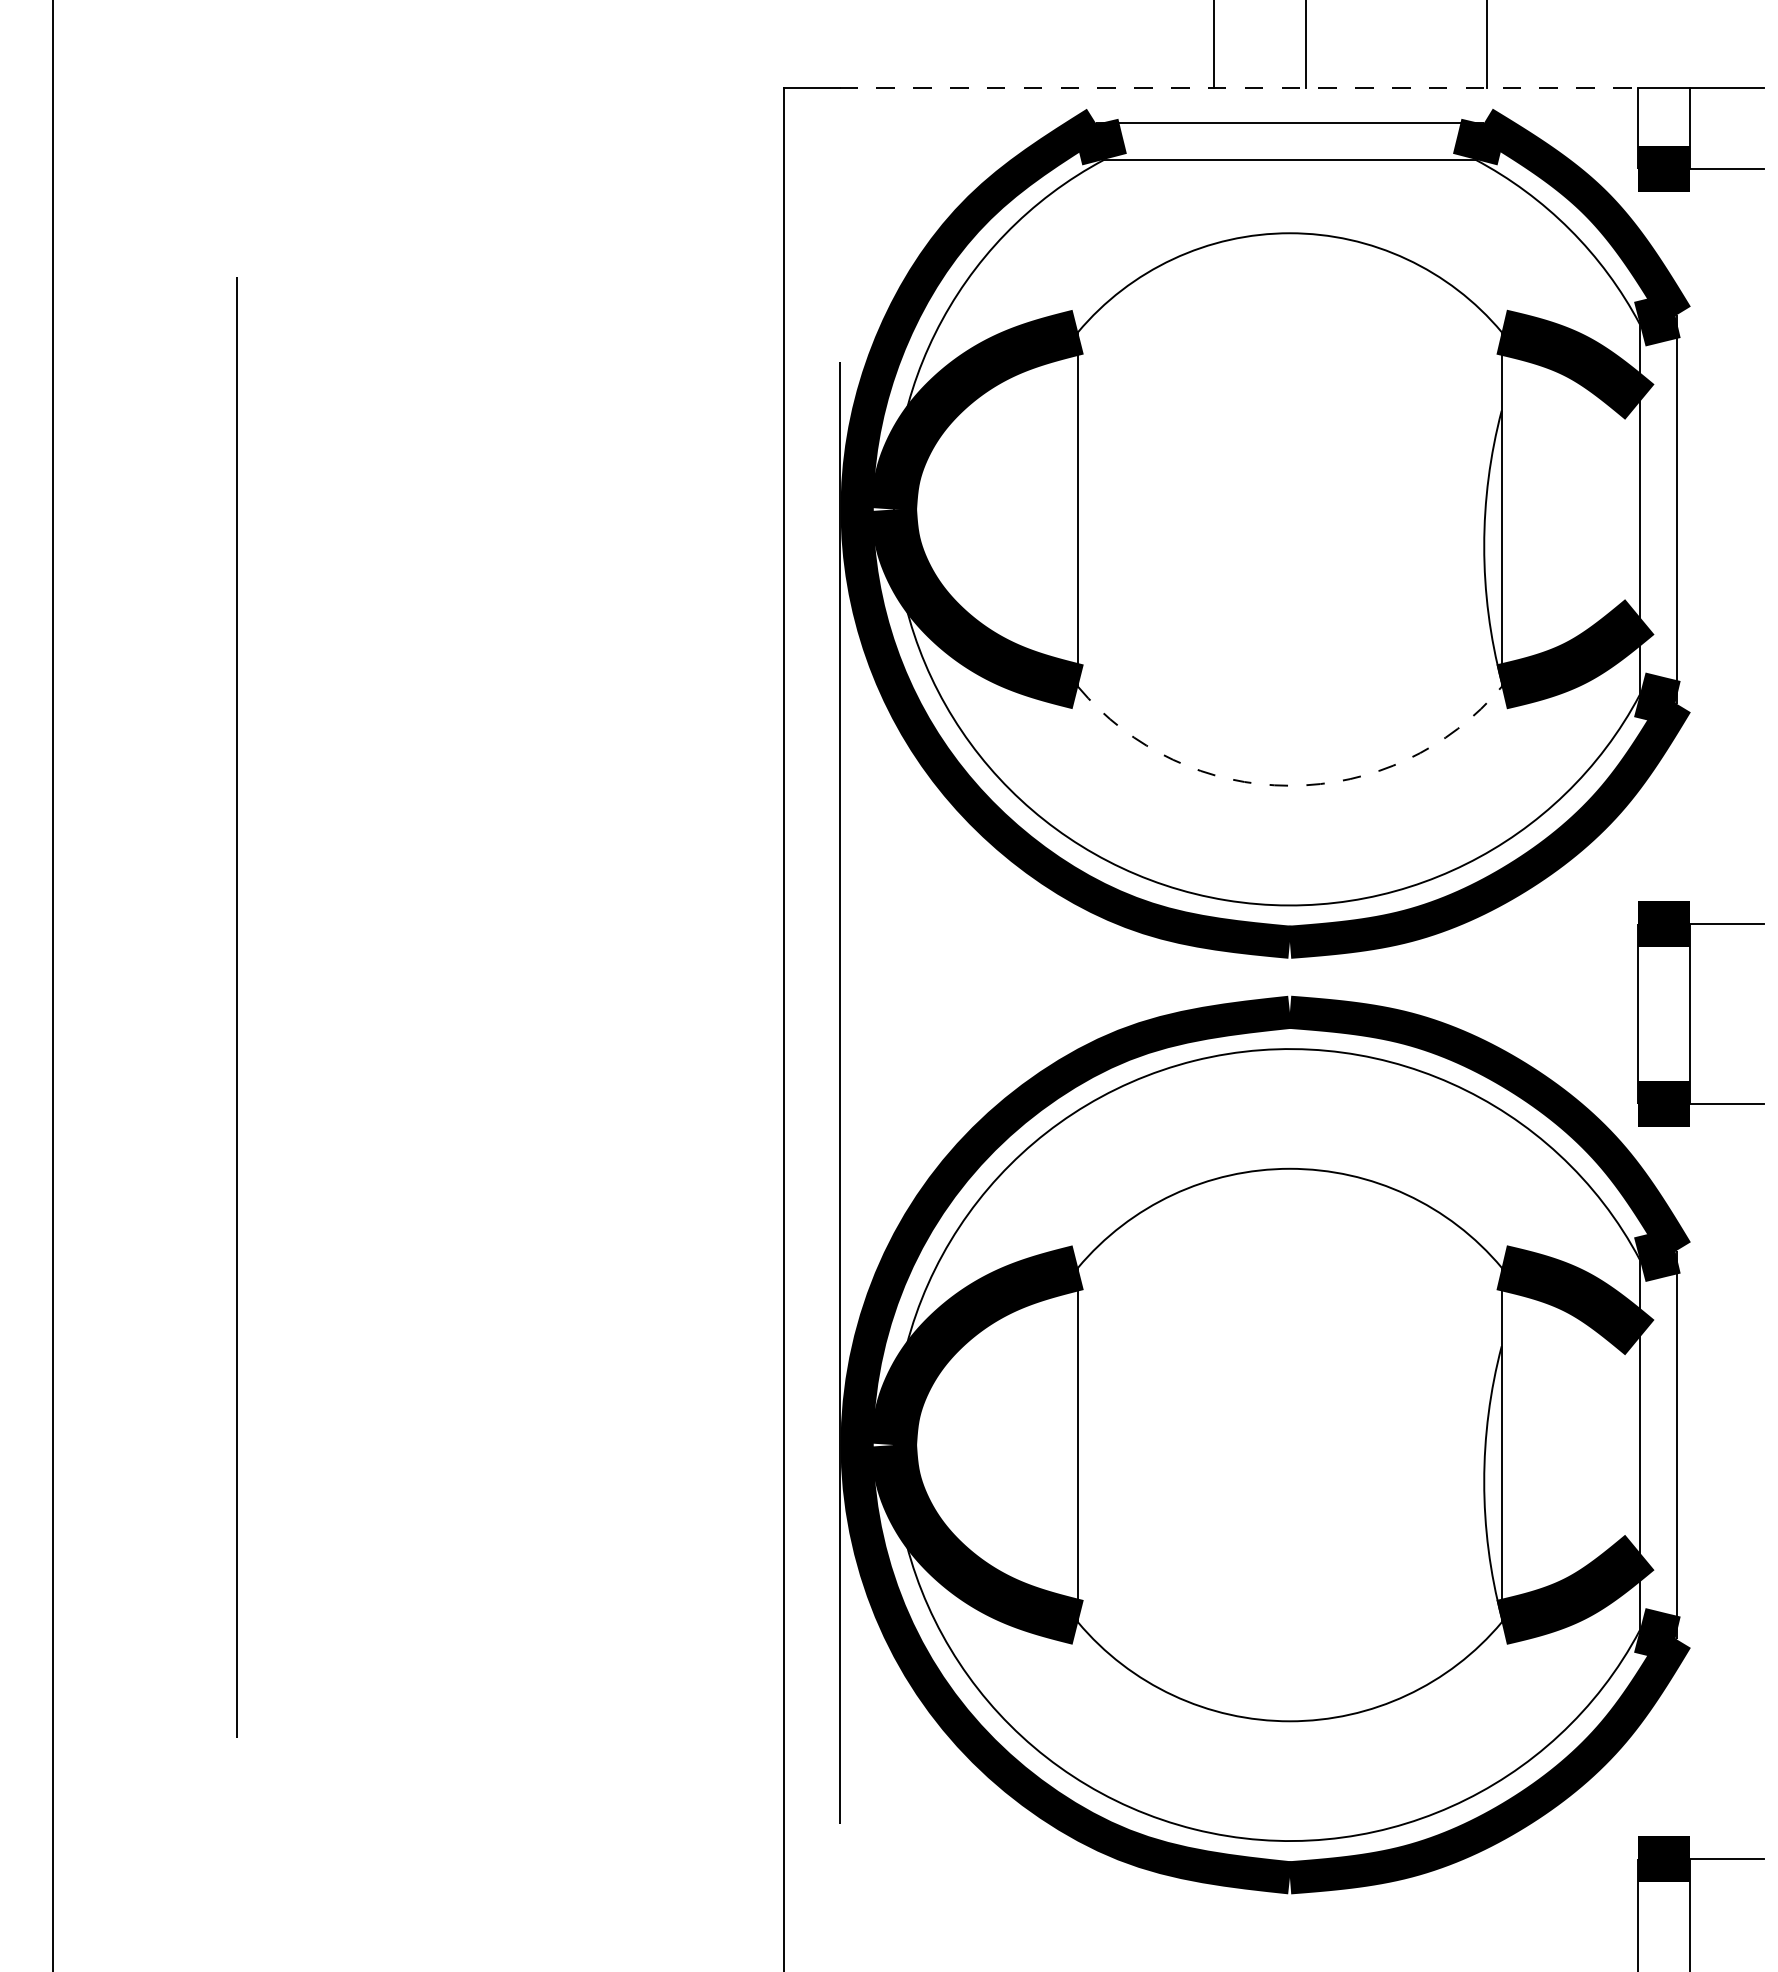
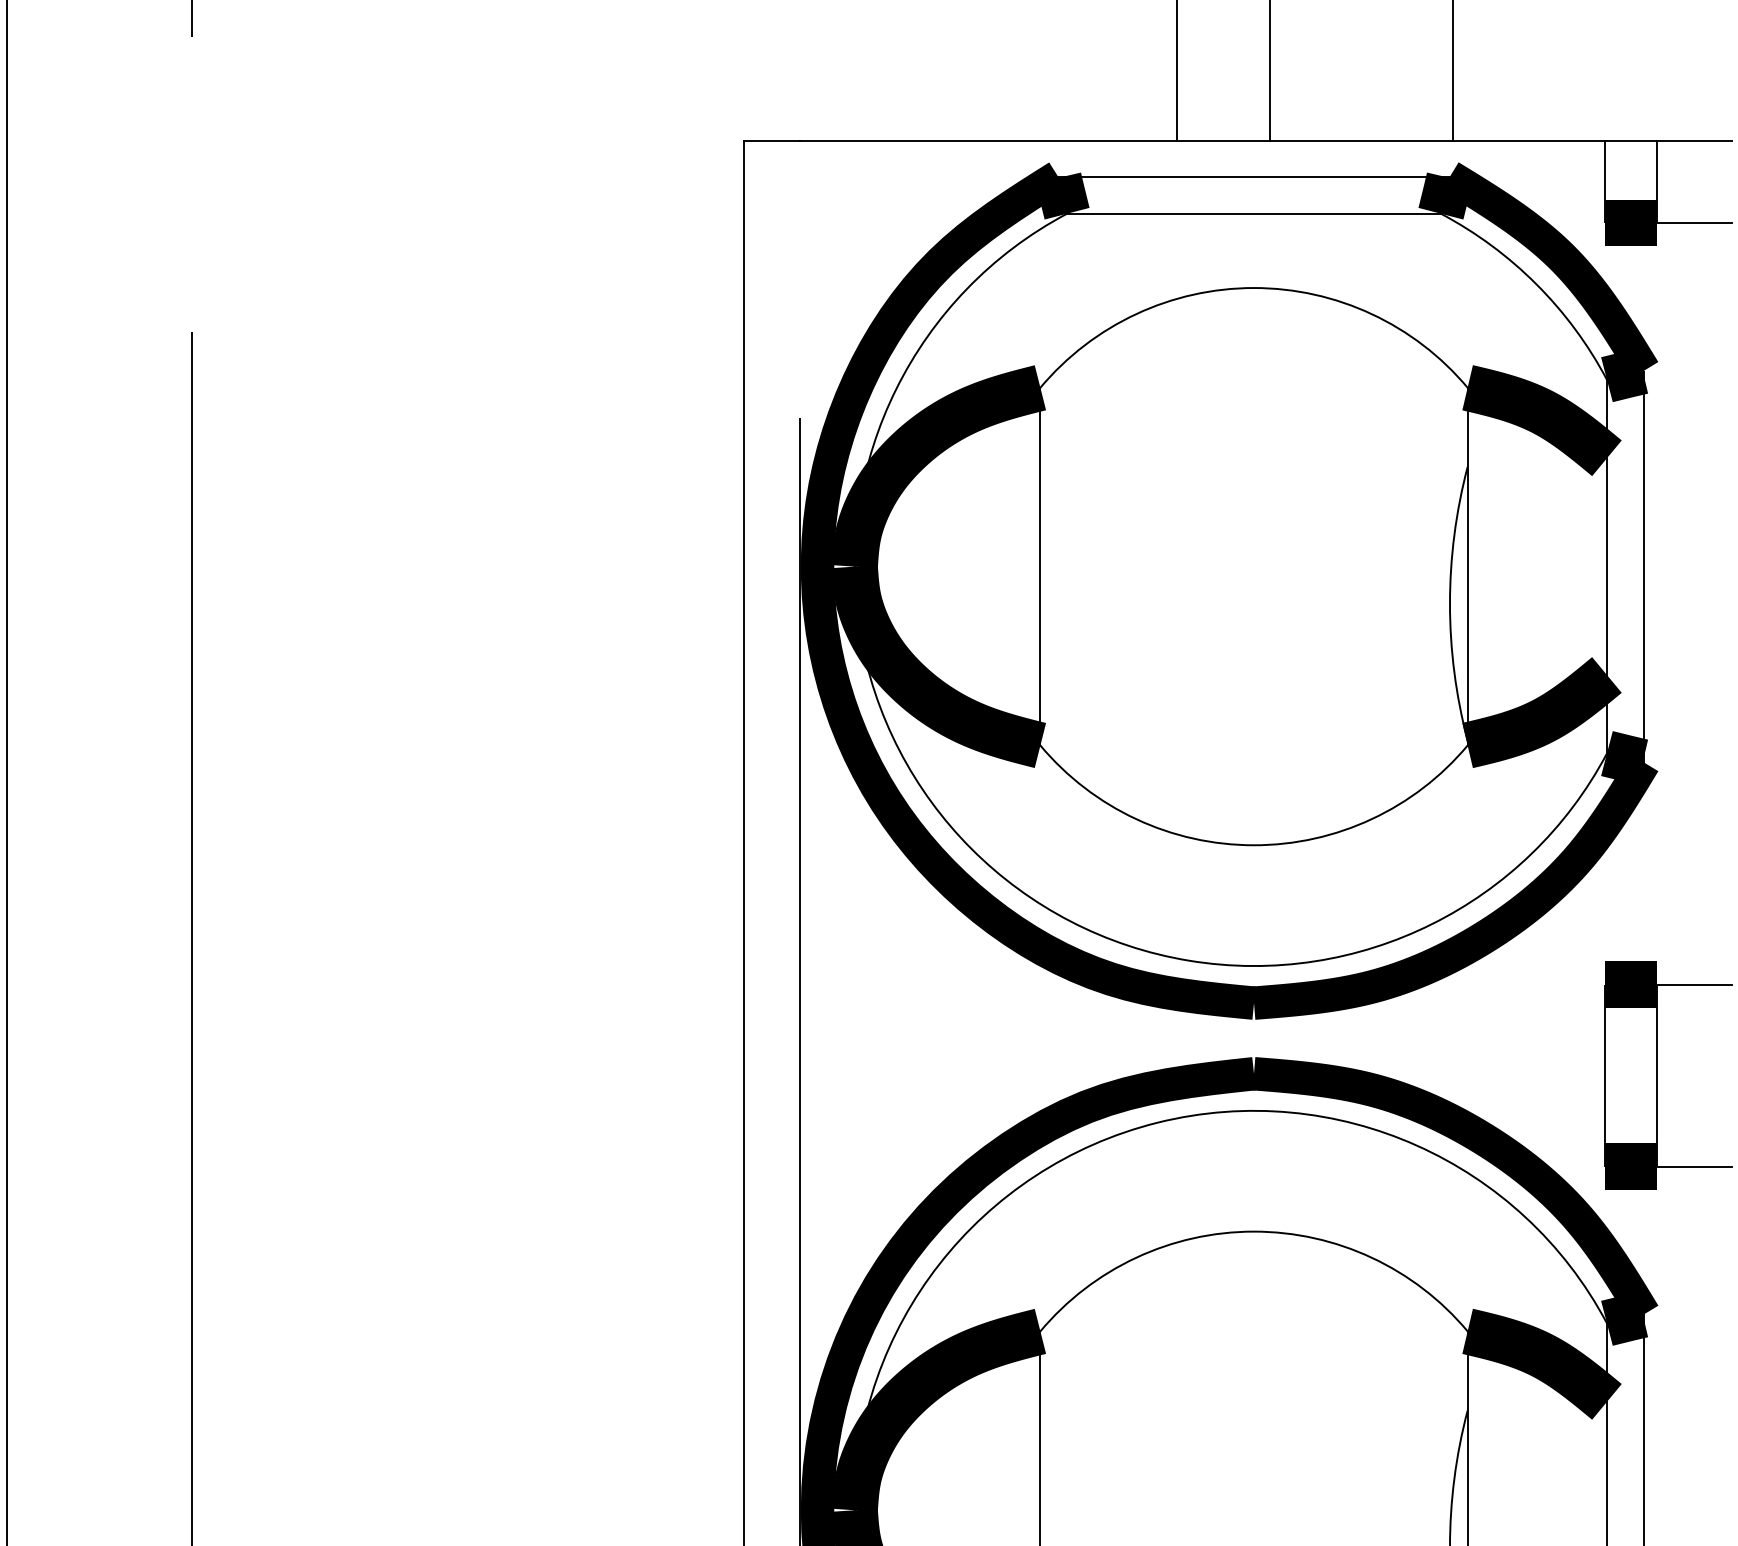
line: (1239, 87) -> (1203, 141), dashed -> solid
arc: (1289, 785) -> (1253, 845), dashed -> solid

